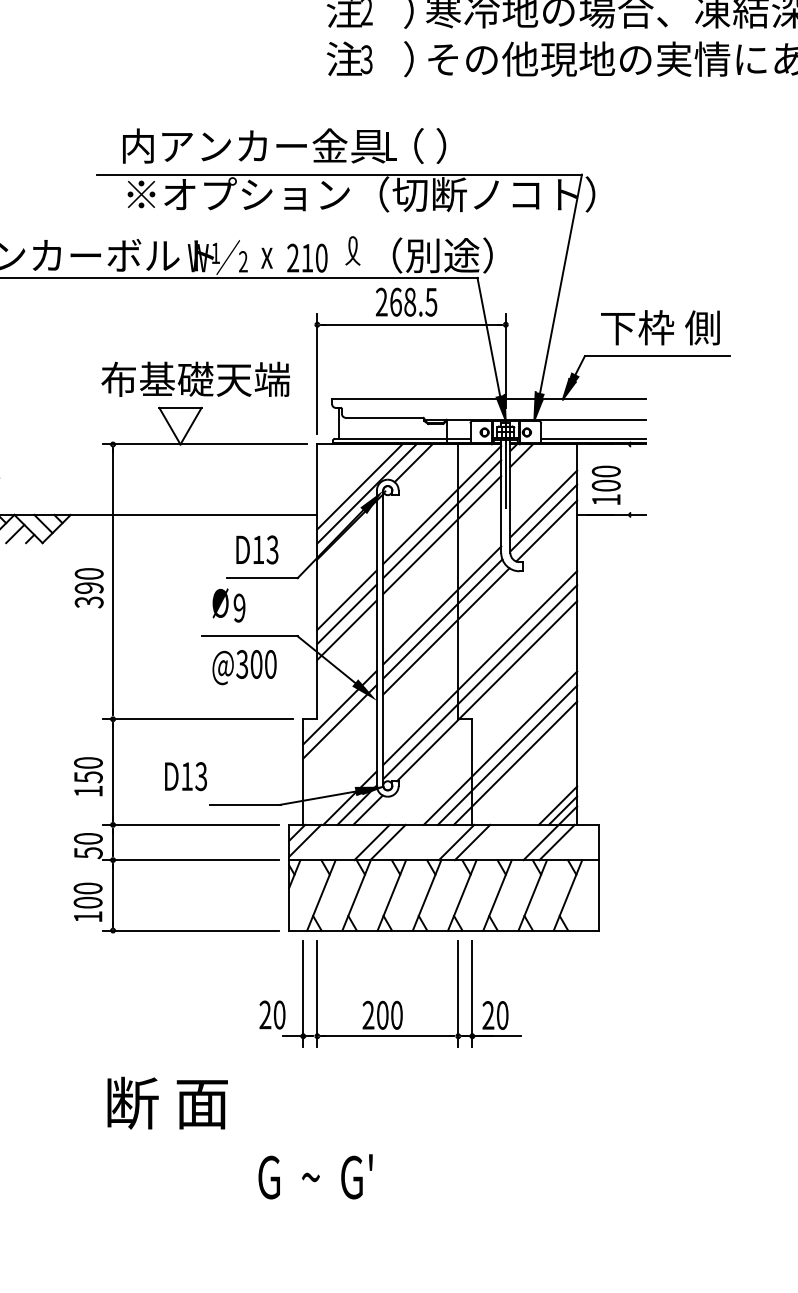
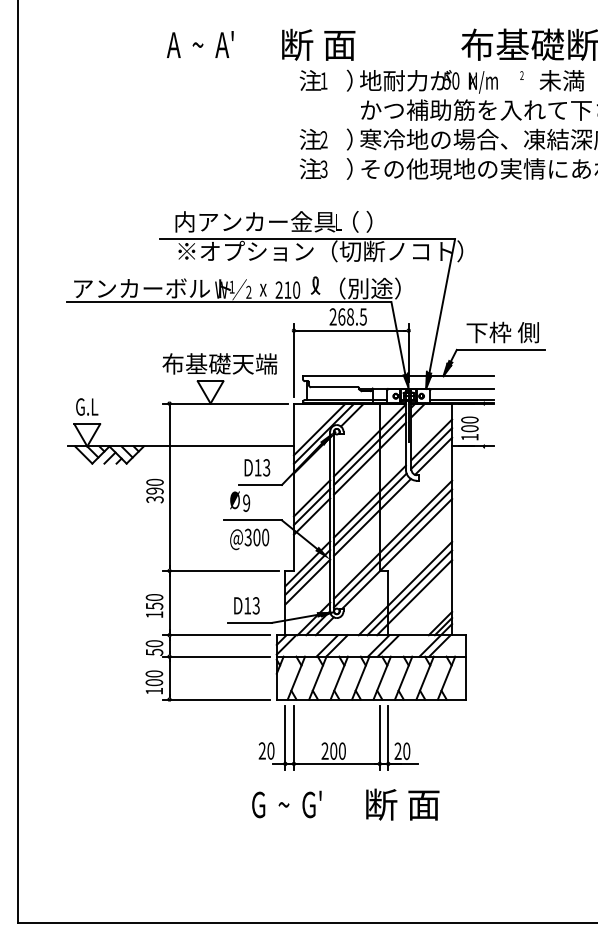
line: (339, 736) -> (307, 581), added
text: (185, 776) -> (246, 605), moved
text: (167, 1102) -> (402, 804), moved
text: (314, 1176) -> (286, 804), moved

